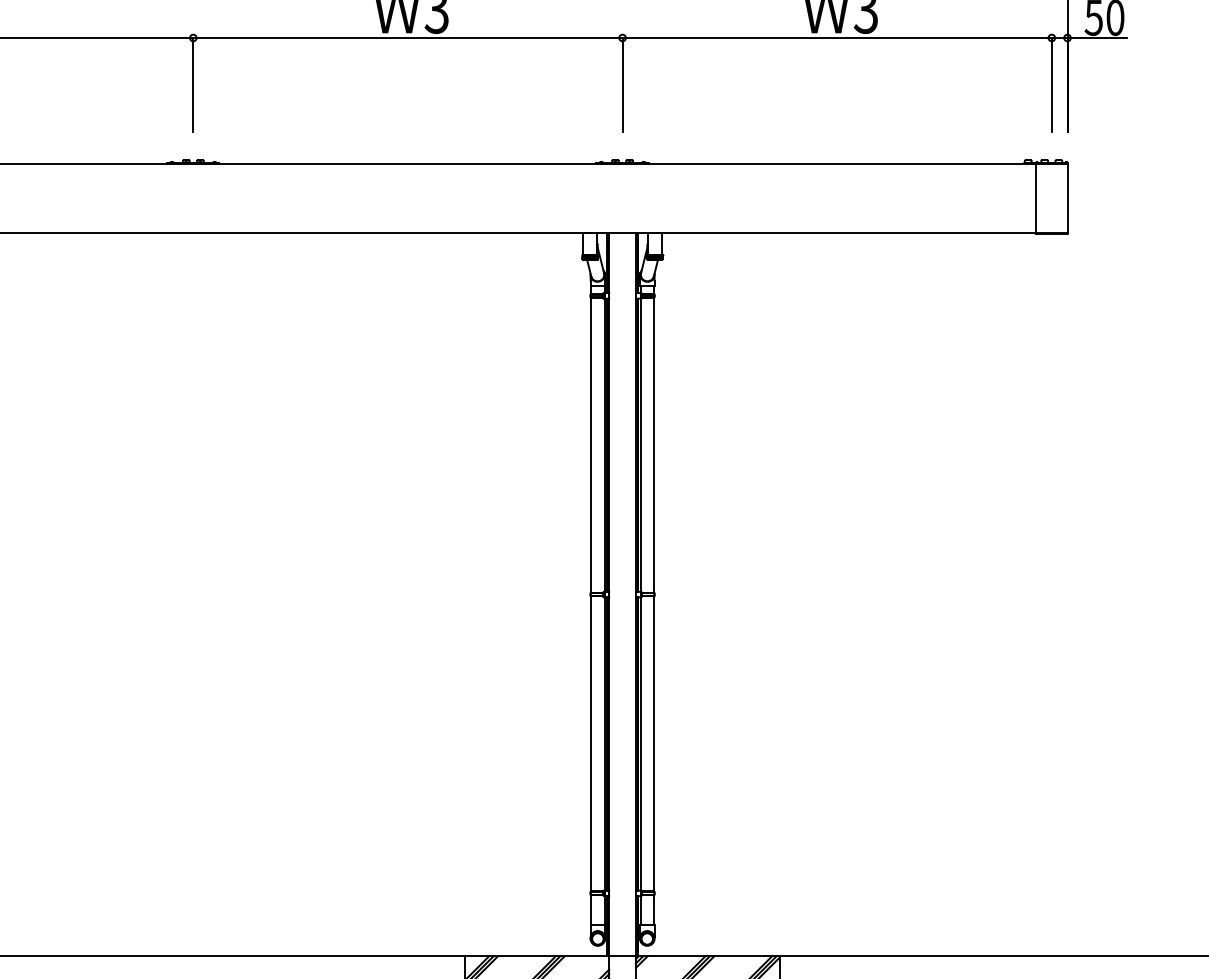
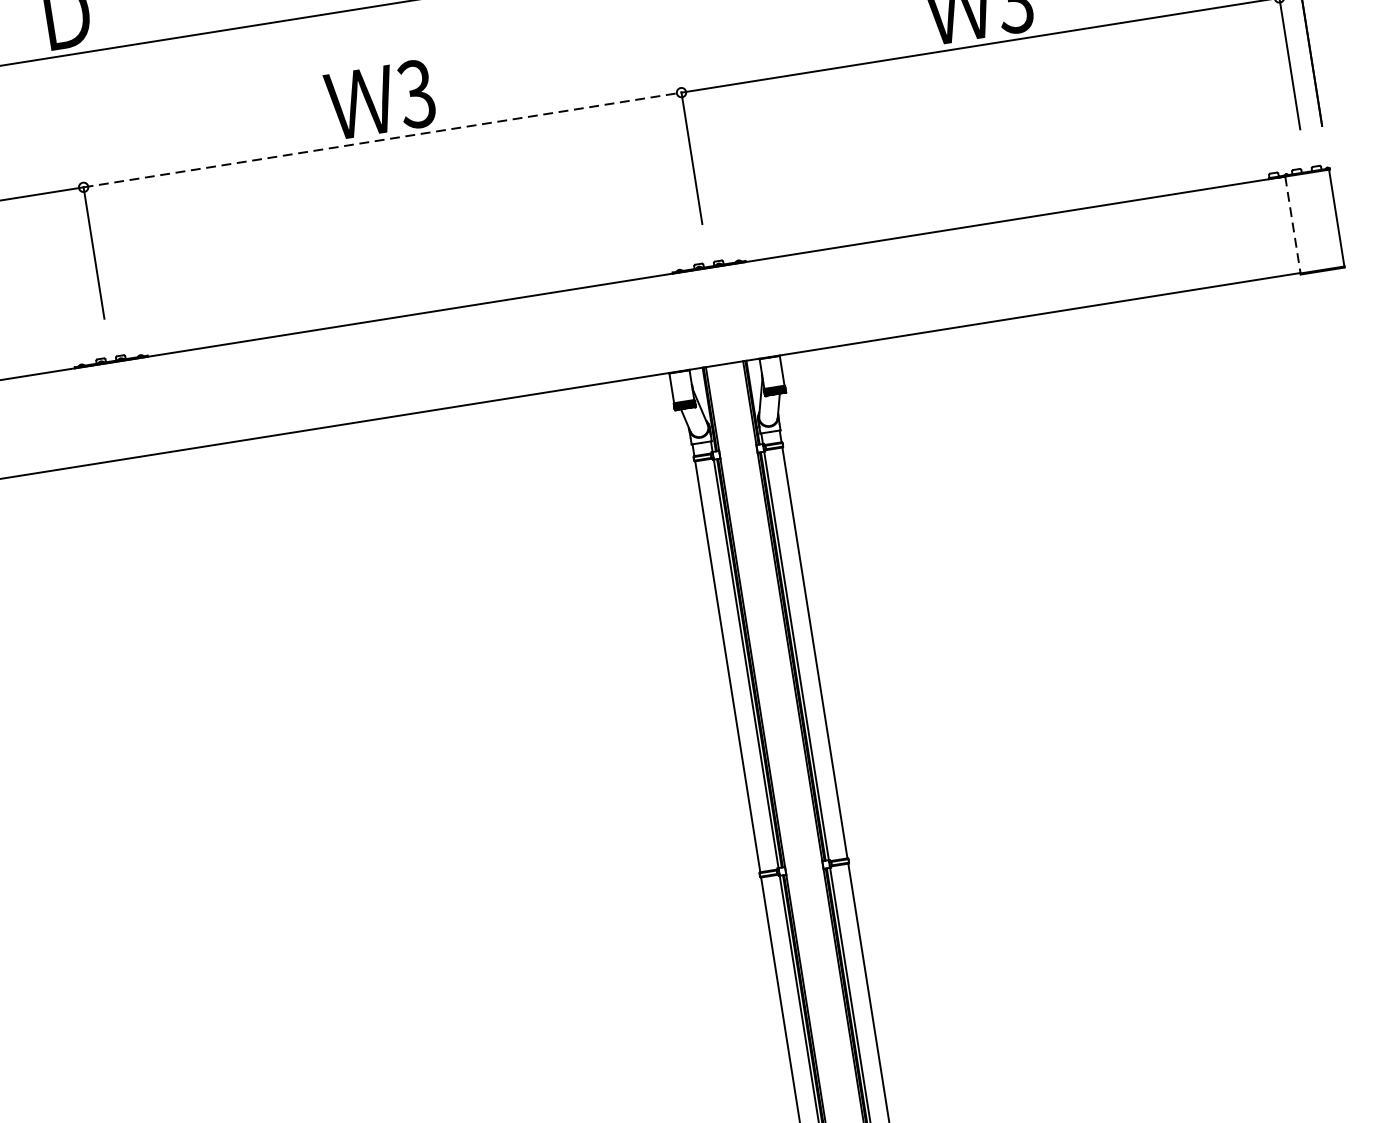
line: (407, 38) -> (382, 140), solid -> dashed
line: (1036, 198) -> (1293, 224), solid -> dashed

